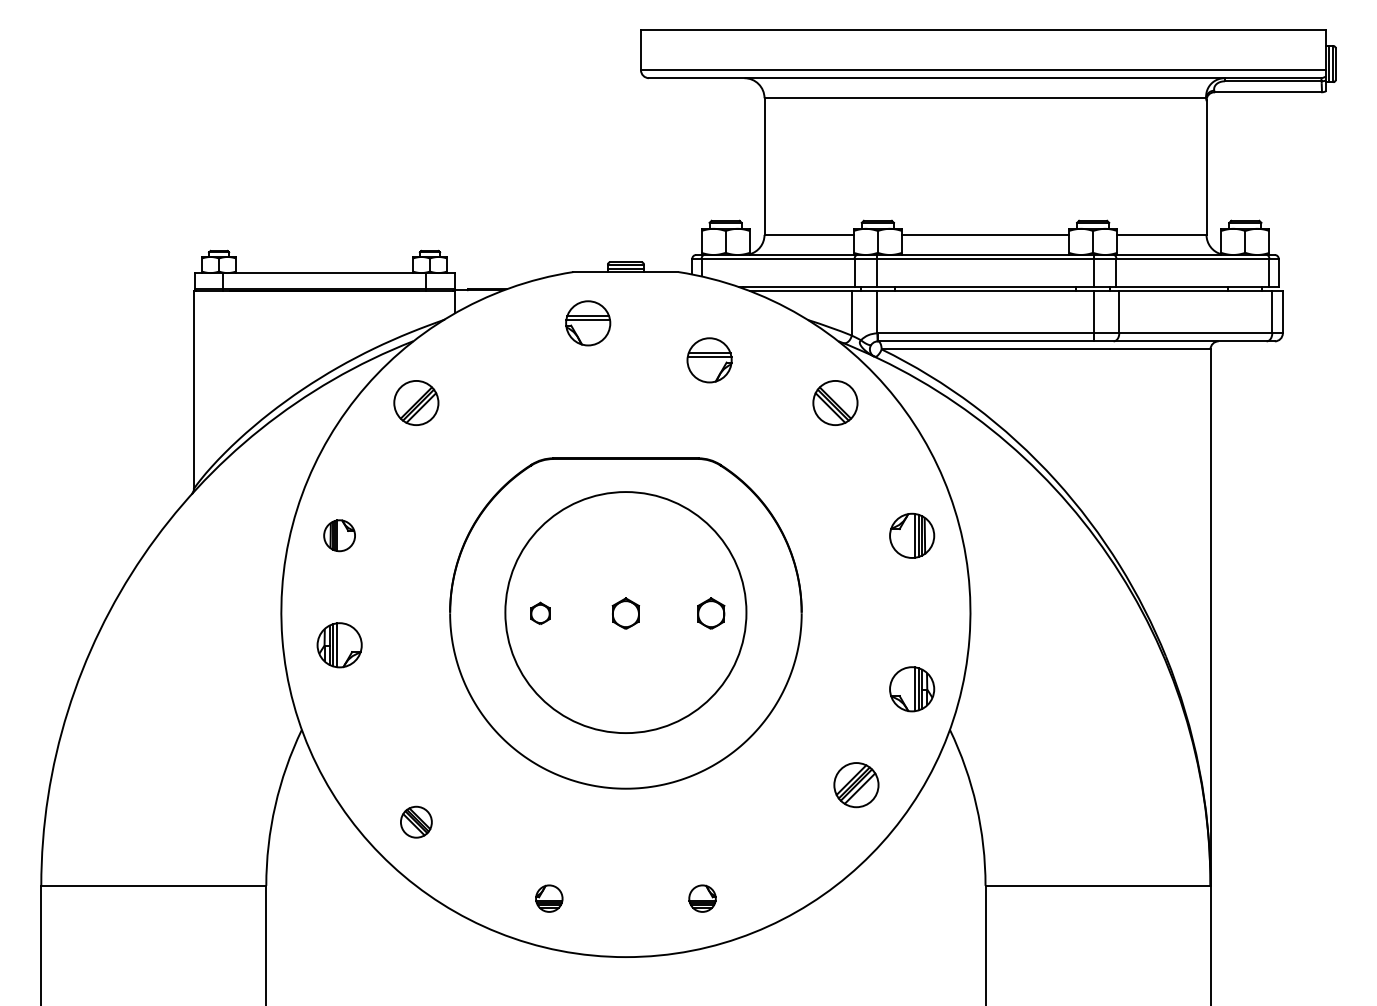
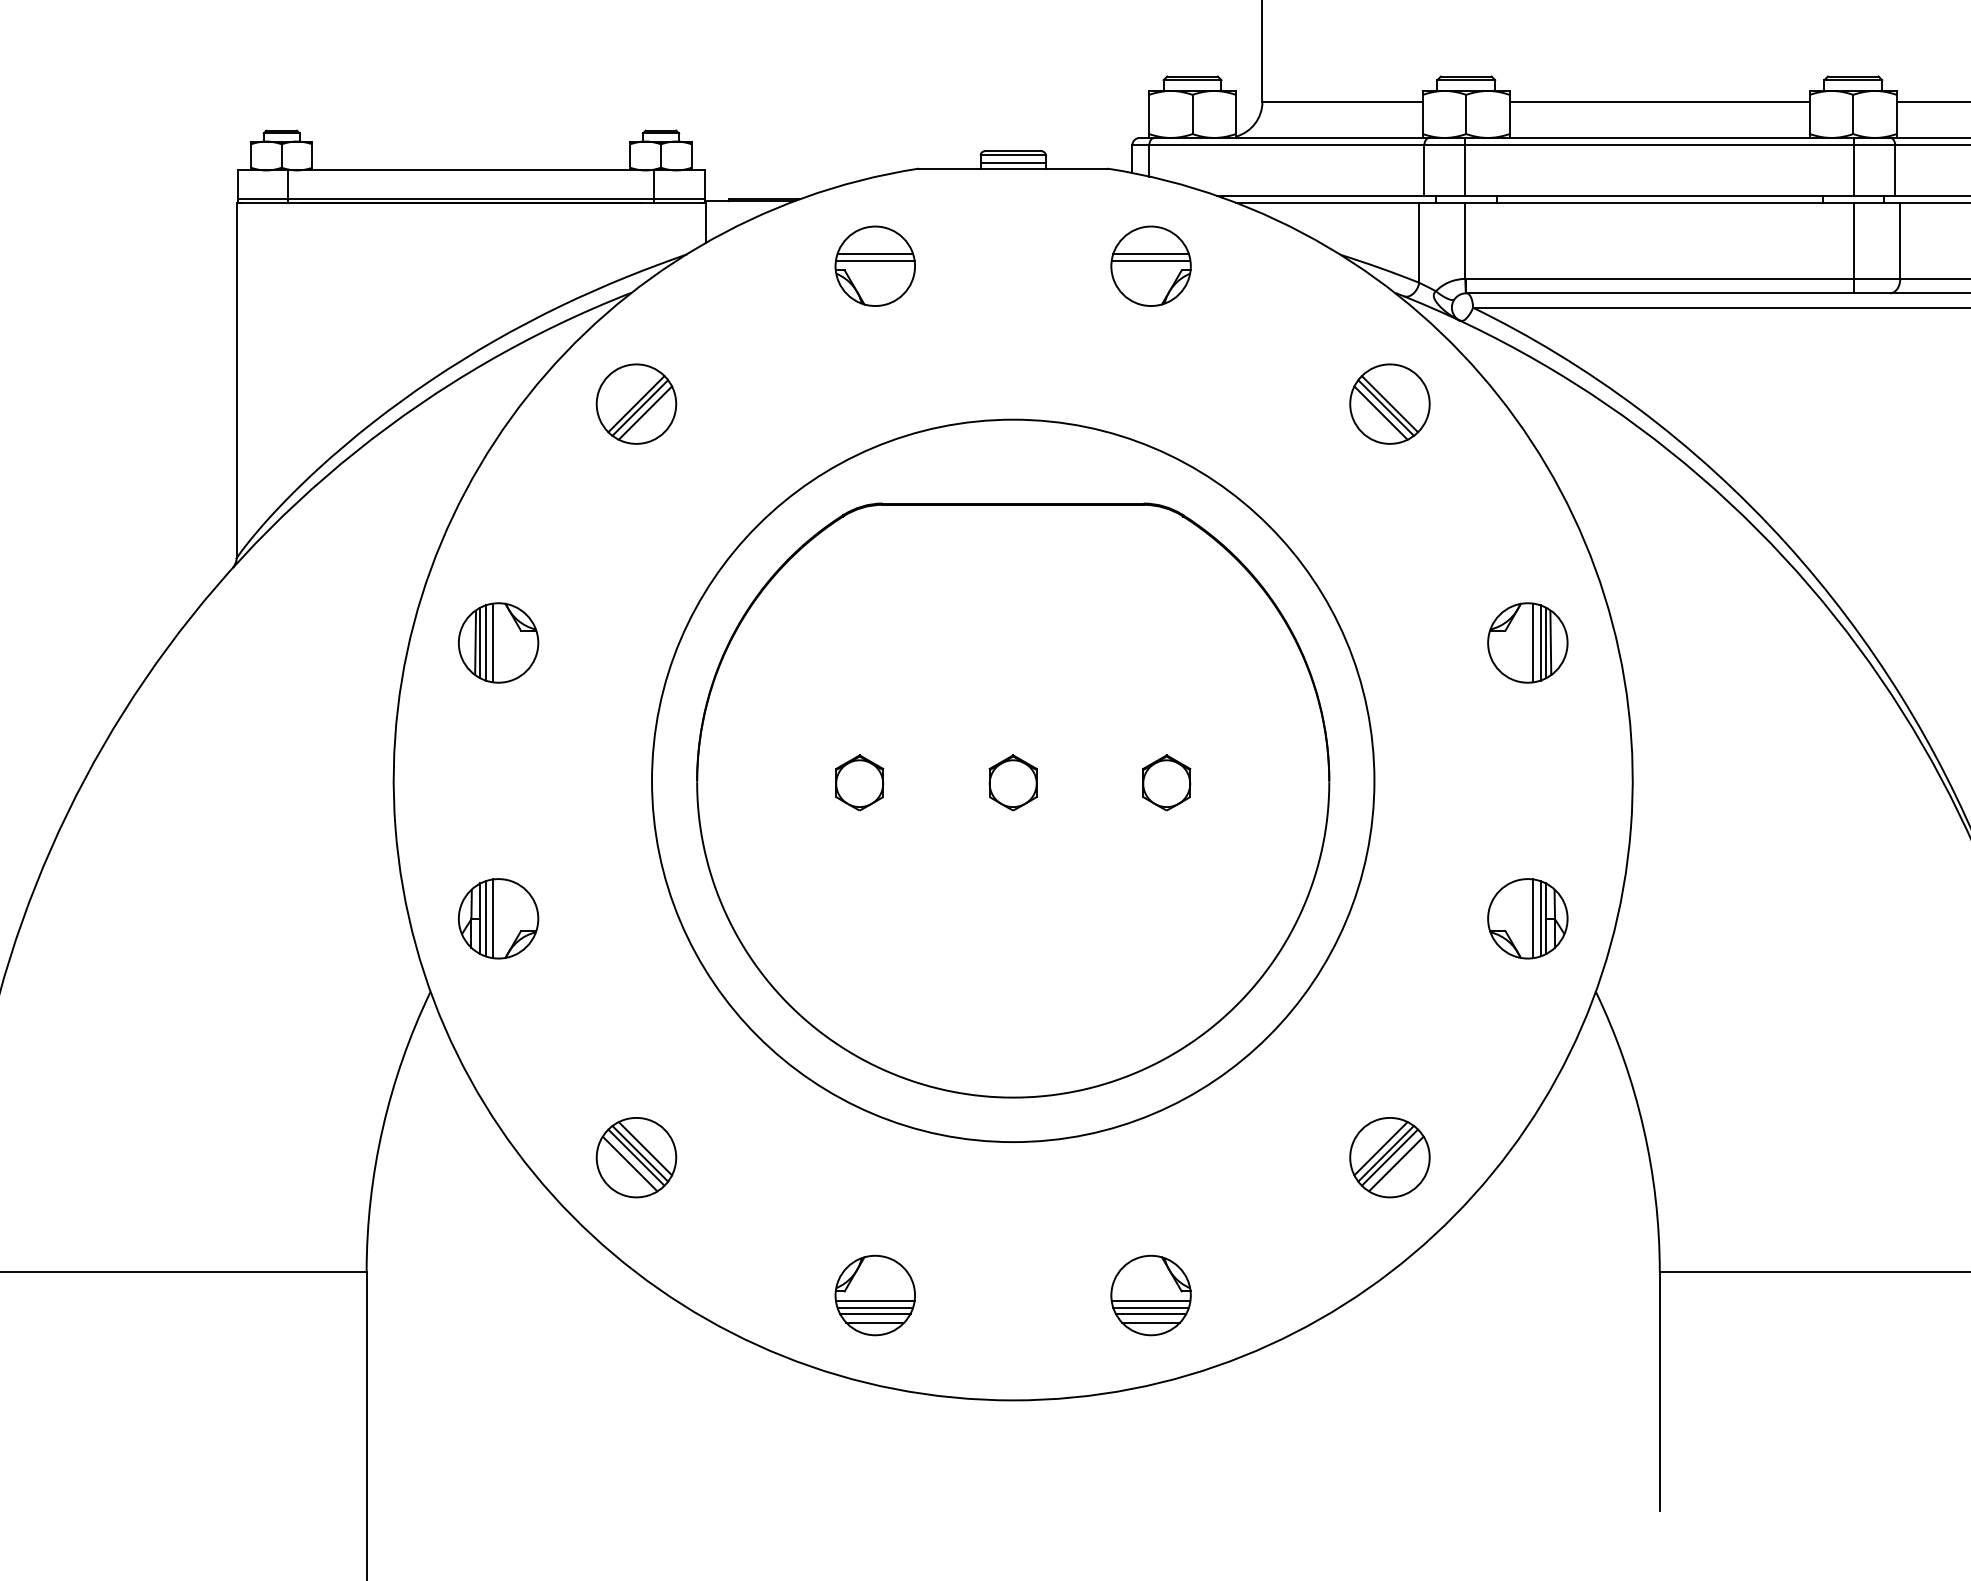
part: (588, 323) -> (875, 266), moved
part: (709, 360) -> (1150, 266), moved
part: (339, 535) -> (498, 642), size x1.43
circle: (625, 612) -> (1012, 780), size x1.67
part: (540, 613) -> (859, 782), size x1.43
part: (339, 645) -> (498, 919), moved
part: (856, 785) -> (1390, 1158), moved
part: (416, 822) -> (636, 1158), size x1.43
part: (549, 898) -> (875, 1294), size x1.67
part: (702, 898) -> (1150, 1294), size x1.67

